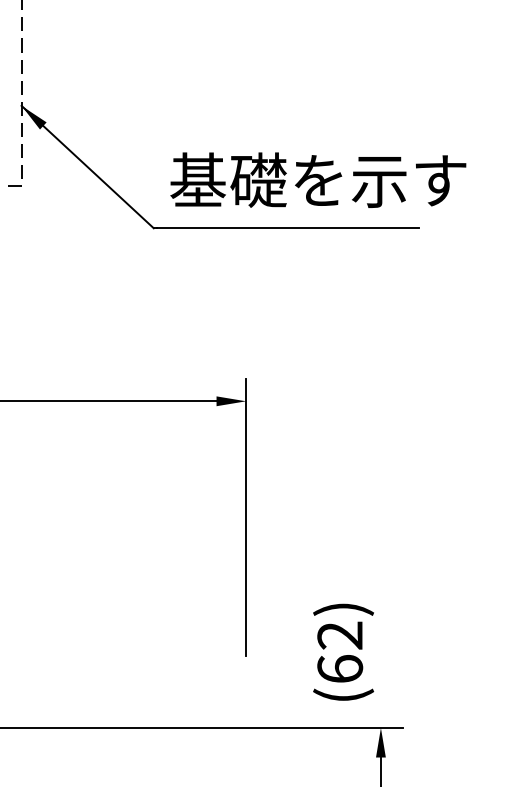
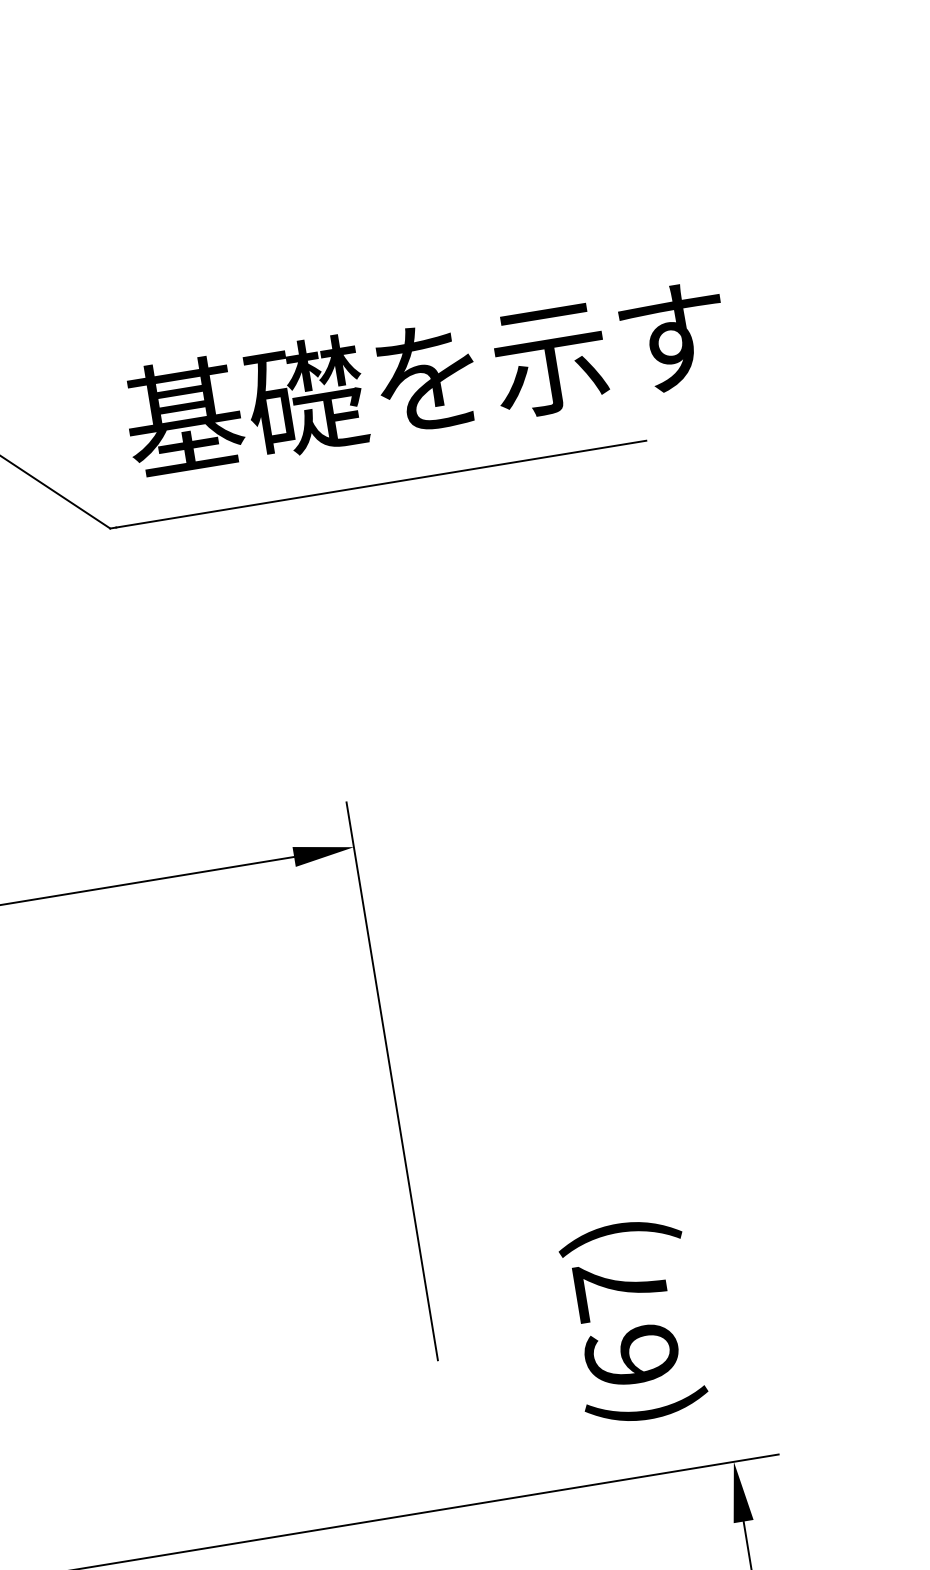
text: (339, 635) -> (619, 1289), (62) -> (67)

